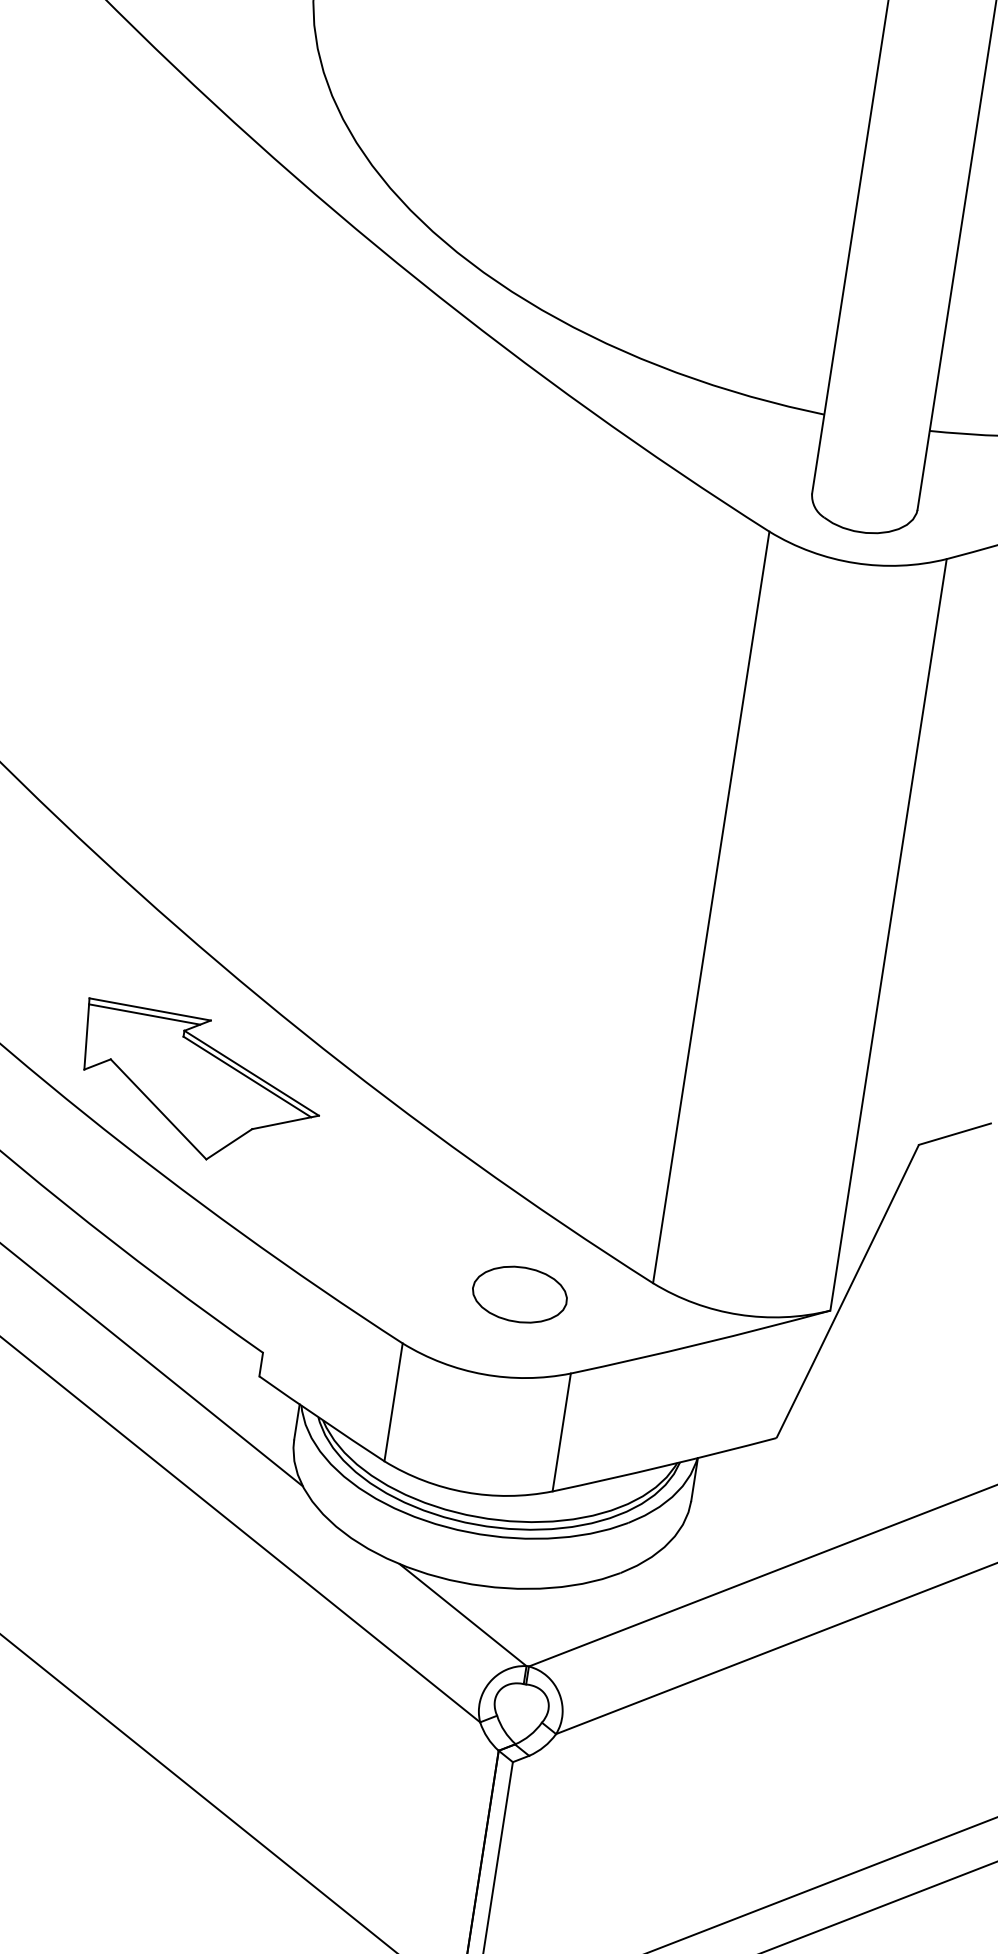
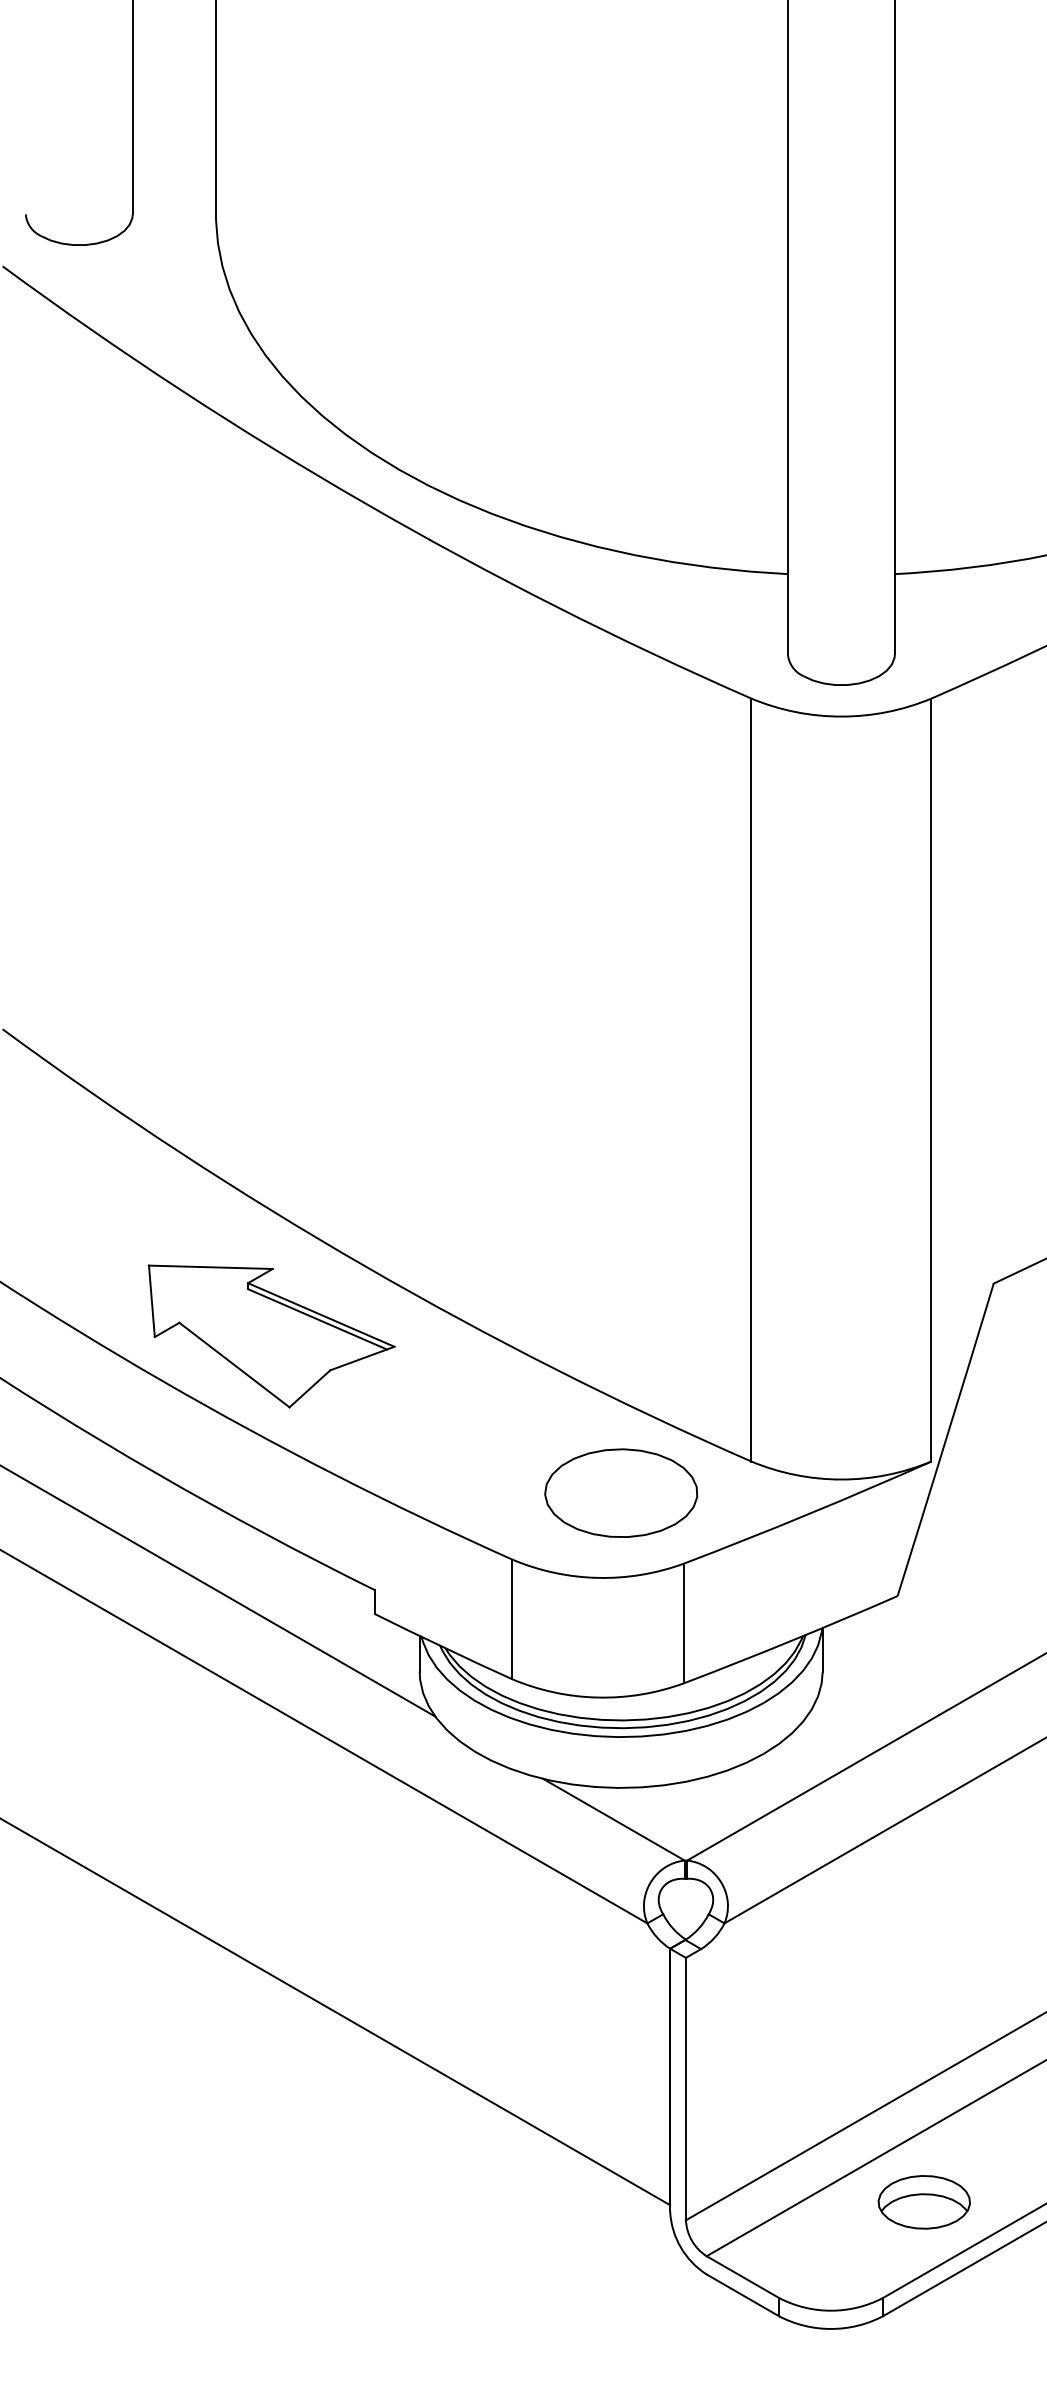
line: (144, 1013) -> (205, 1272), removed
part: (519, 1294) -> (620, 1493), size x1.6

